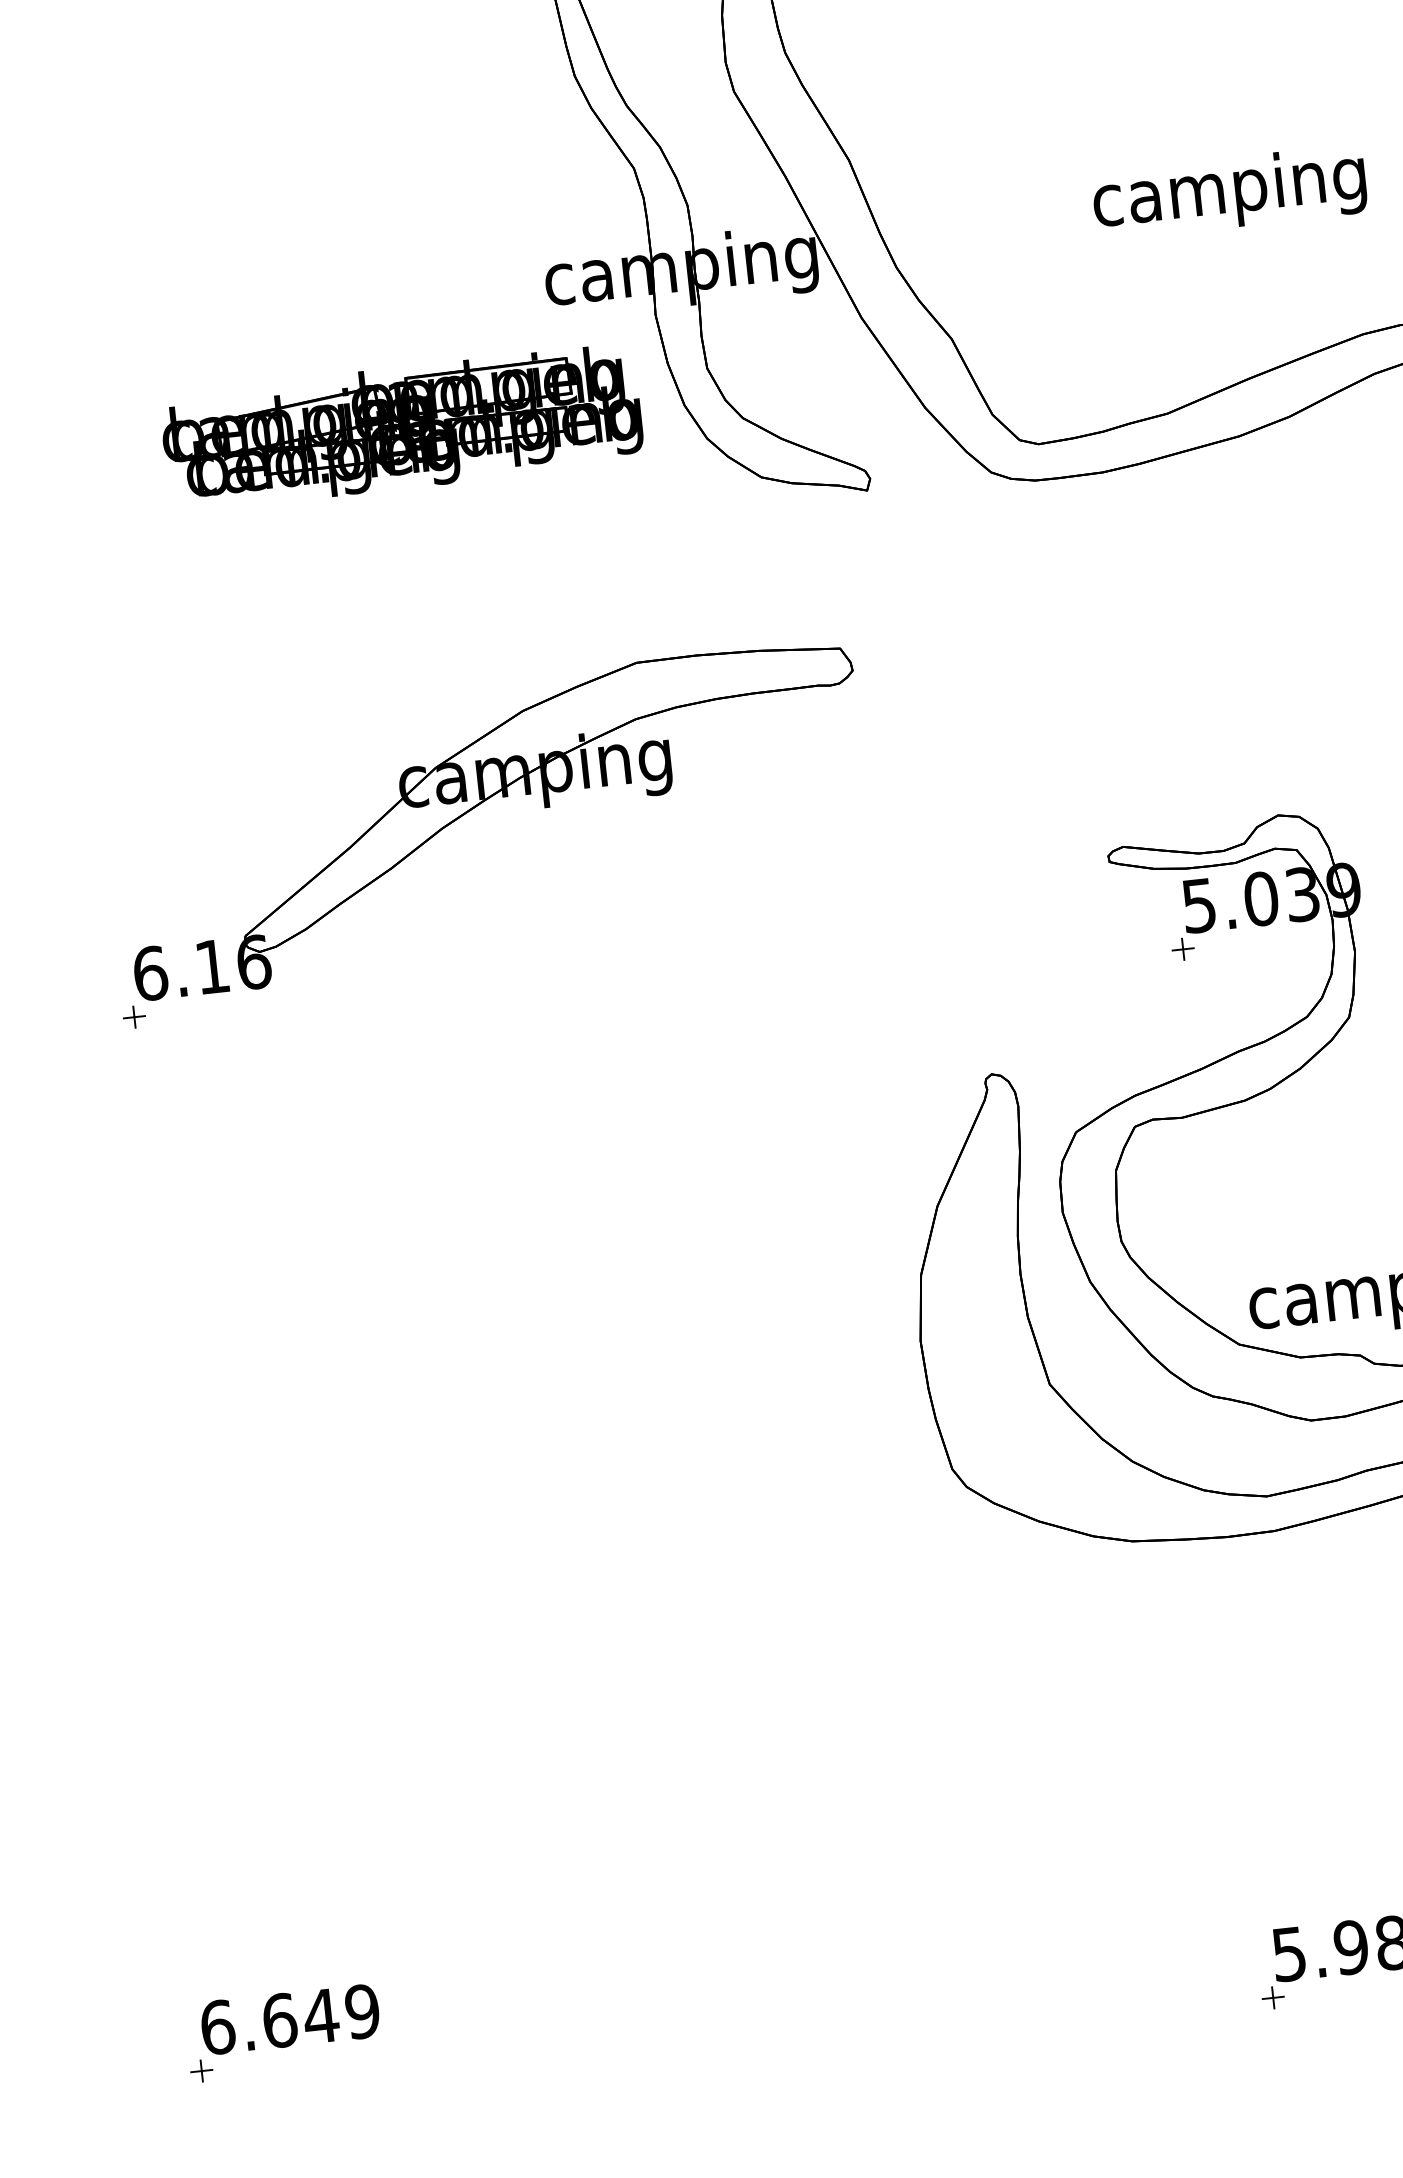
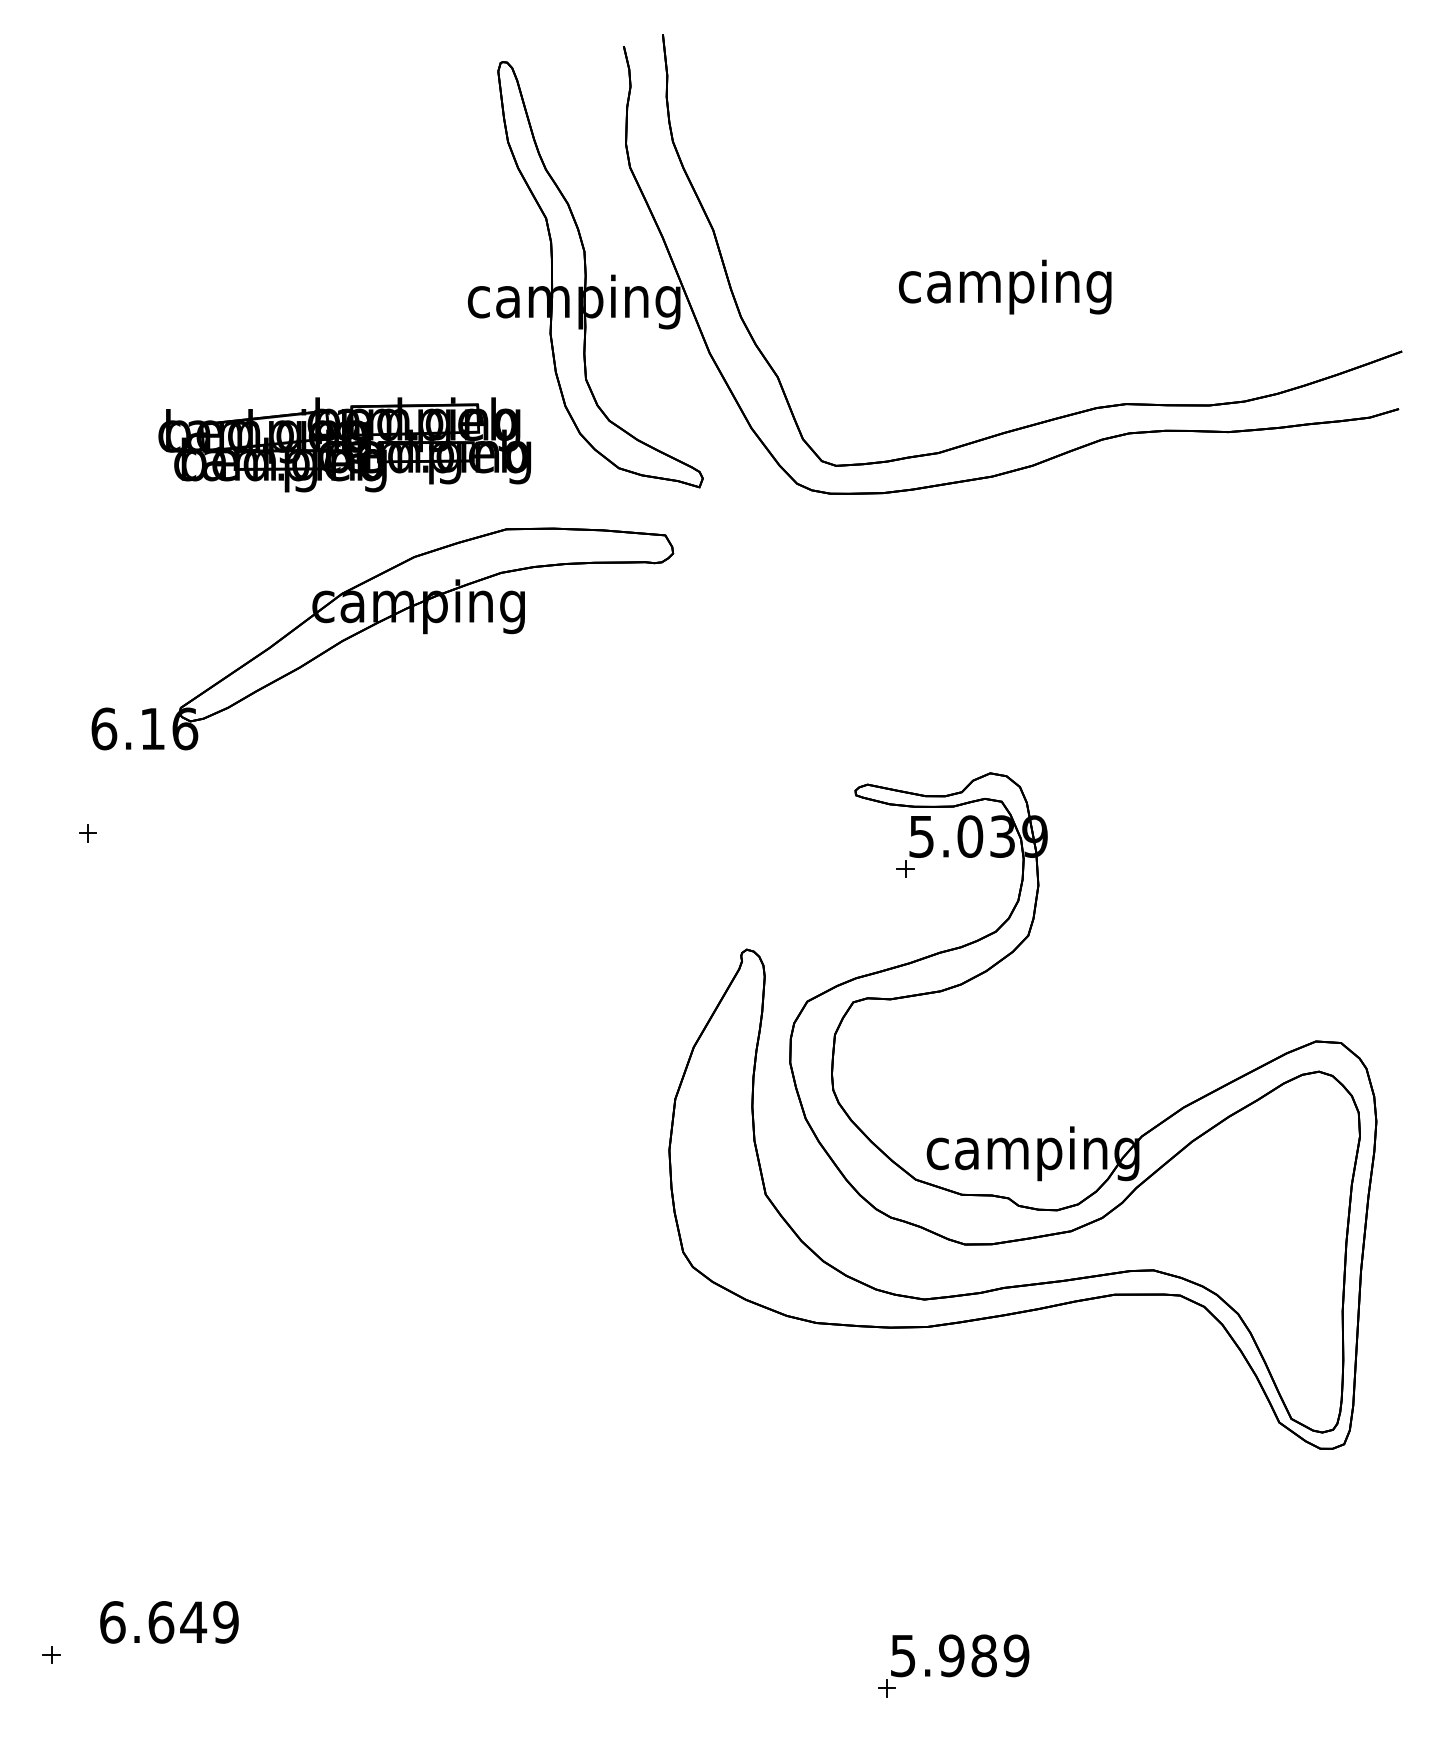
part: (401, 427) -> (344, 444), moved
part: (482, 803) -> (375, 625), moved
text: (290, 2019) -> (169, 1622), moved

